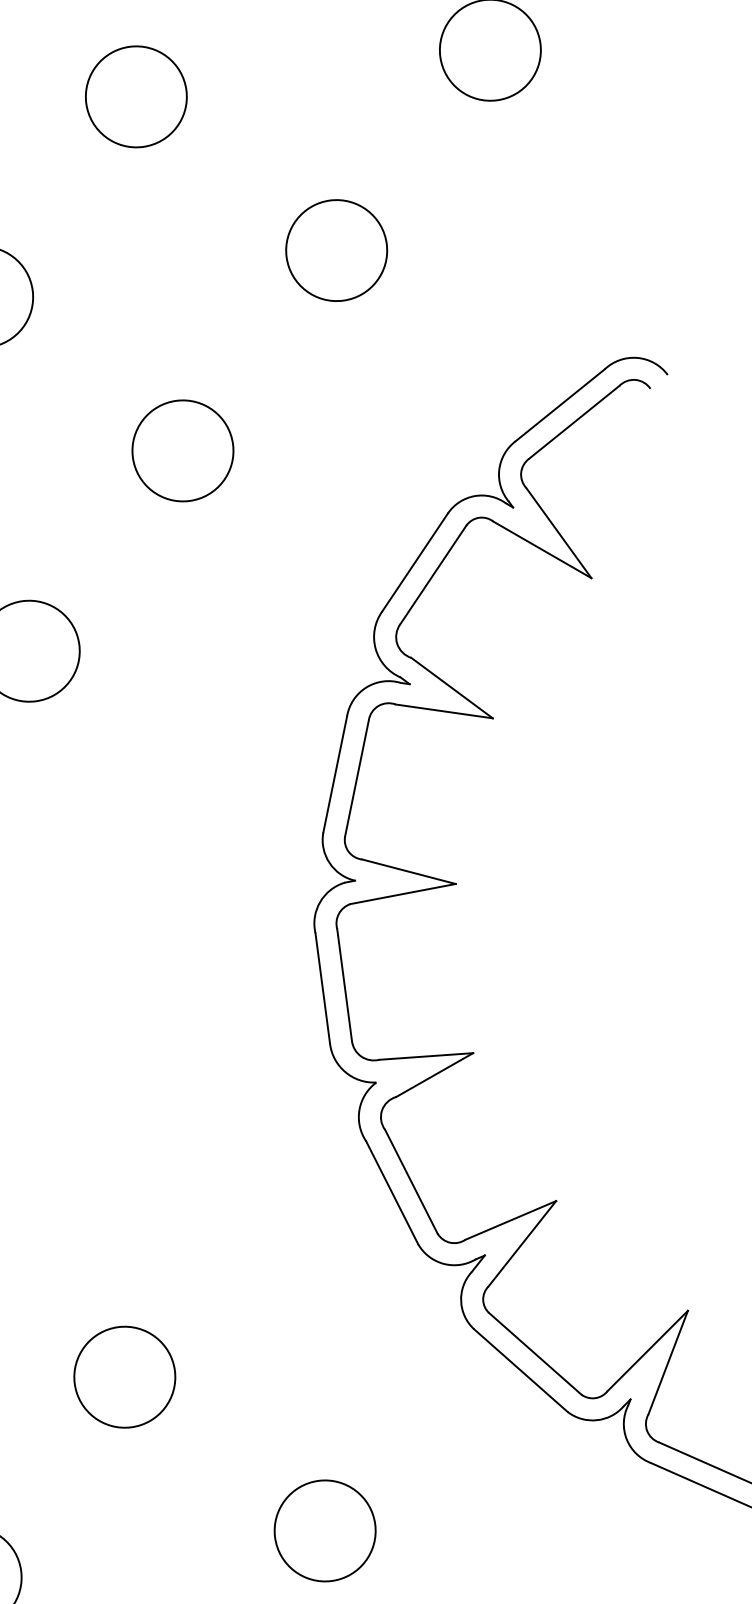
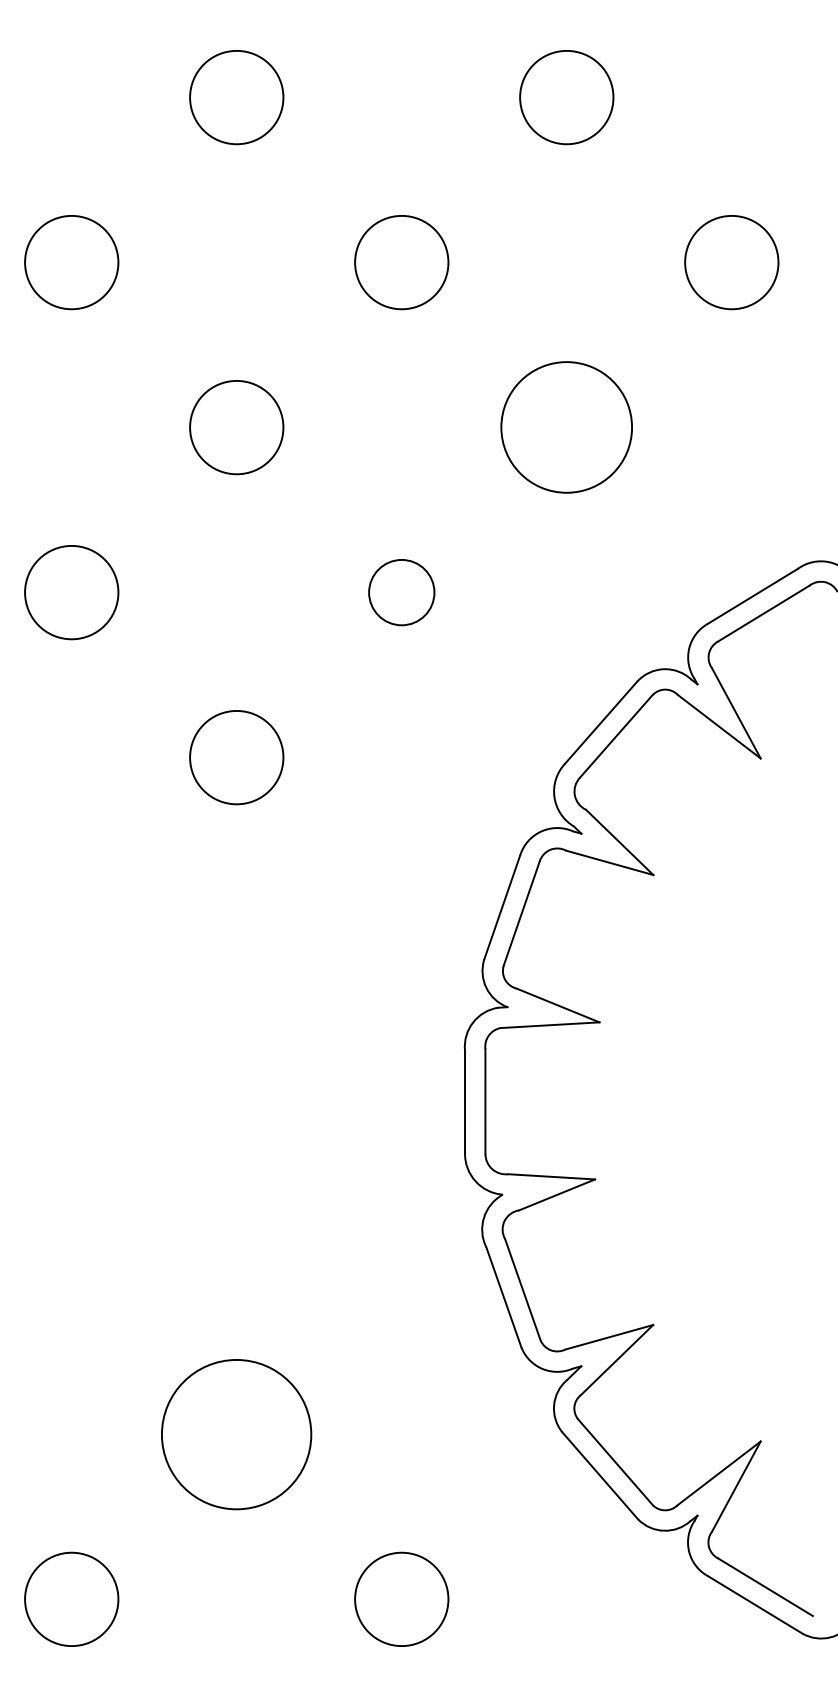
circle: (336, 250) -> (566, 427), size x1.4
circle: (182, 450) -> (401, 592), size x0.7
circle: (124, 1376) -> (236, 1433), size x1.6

